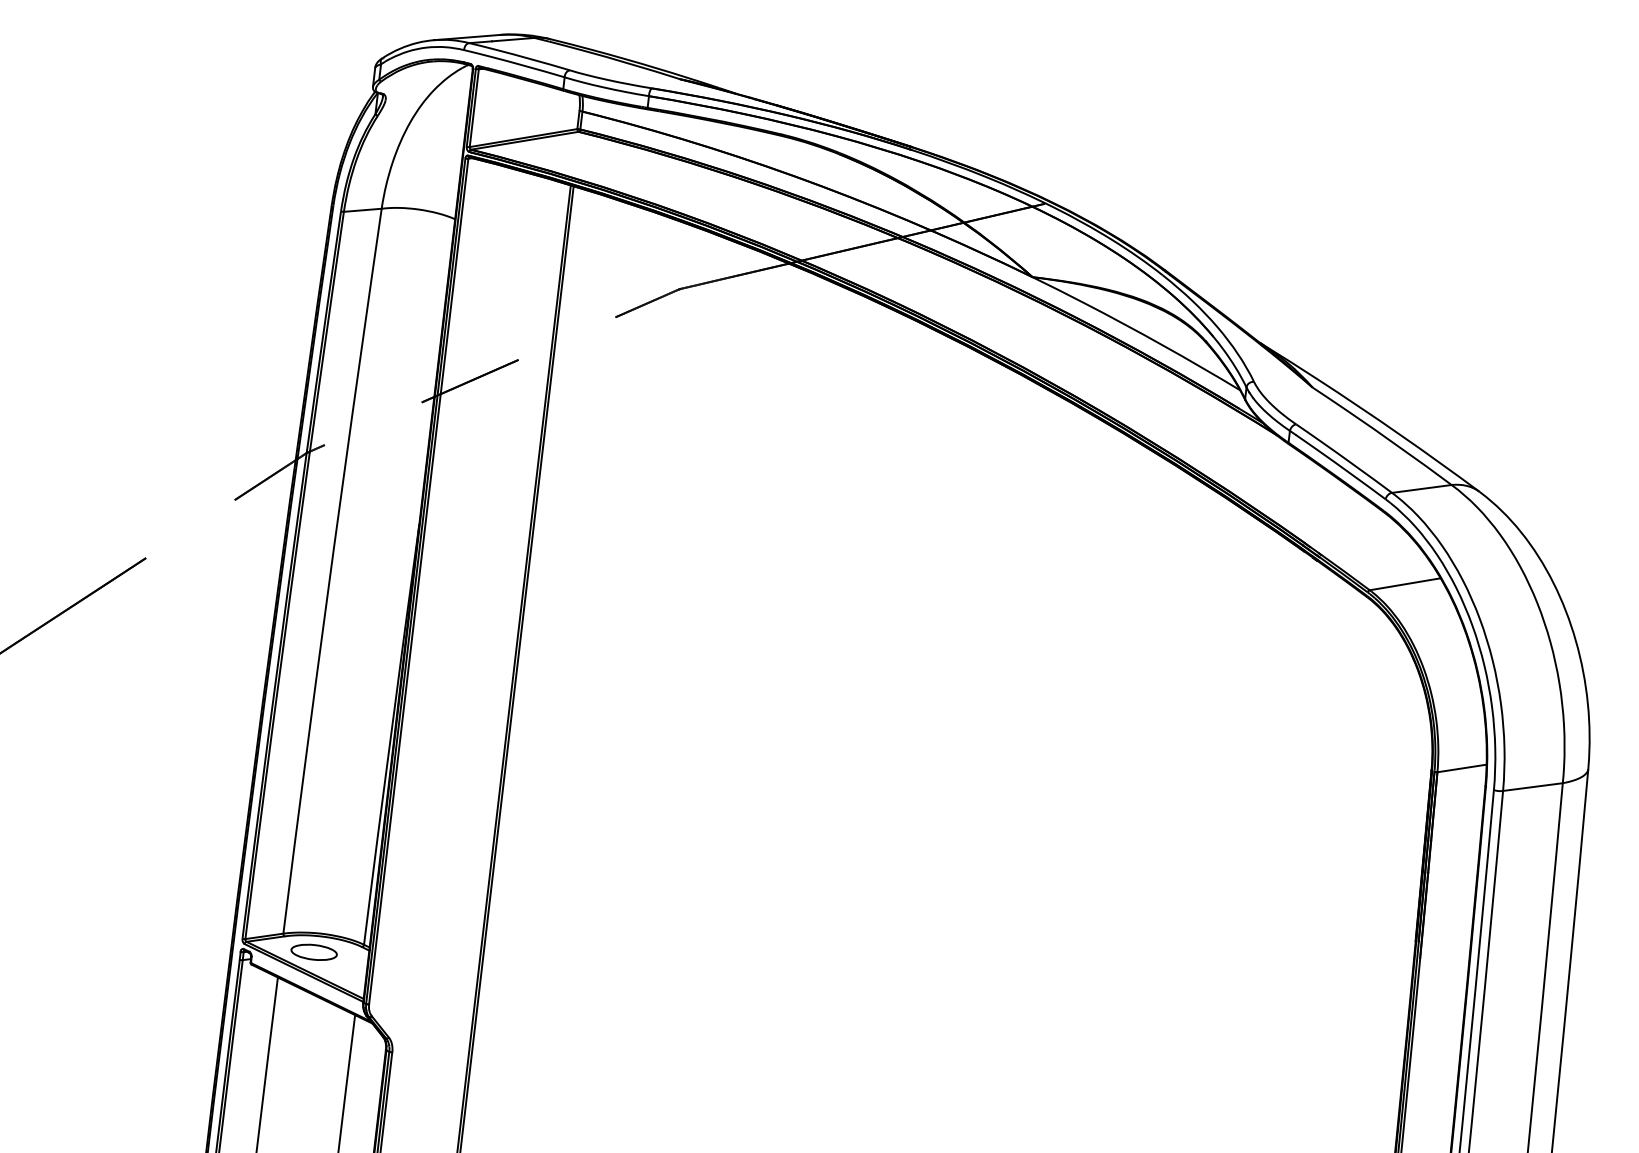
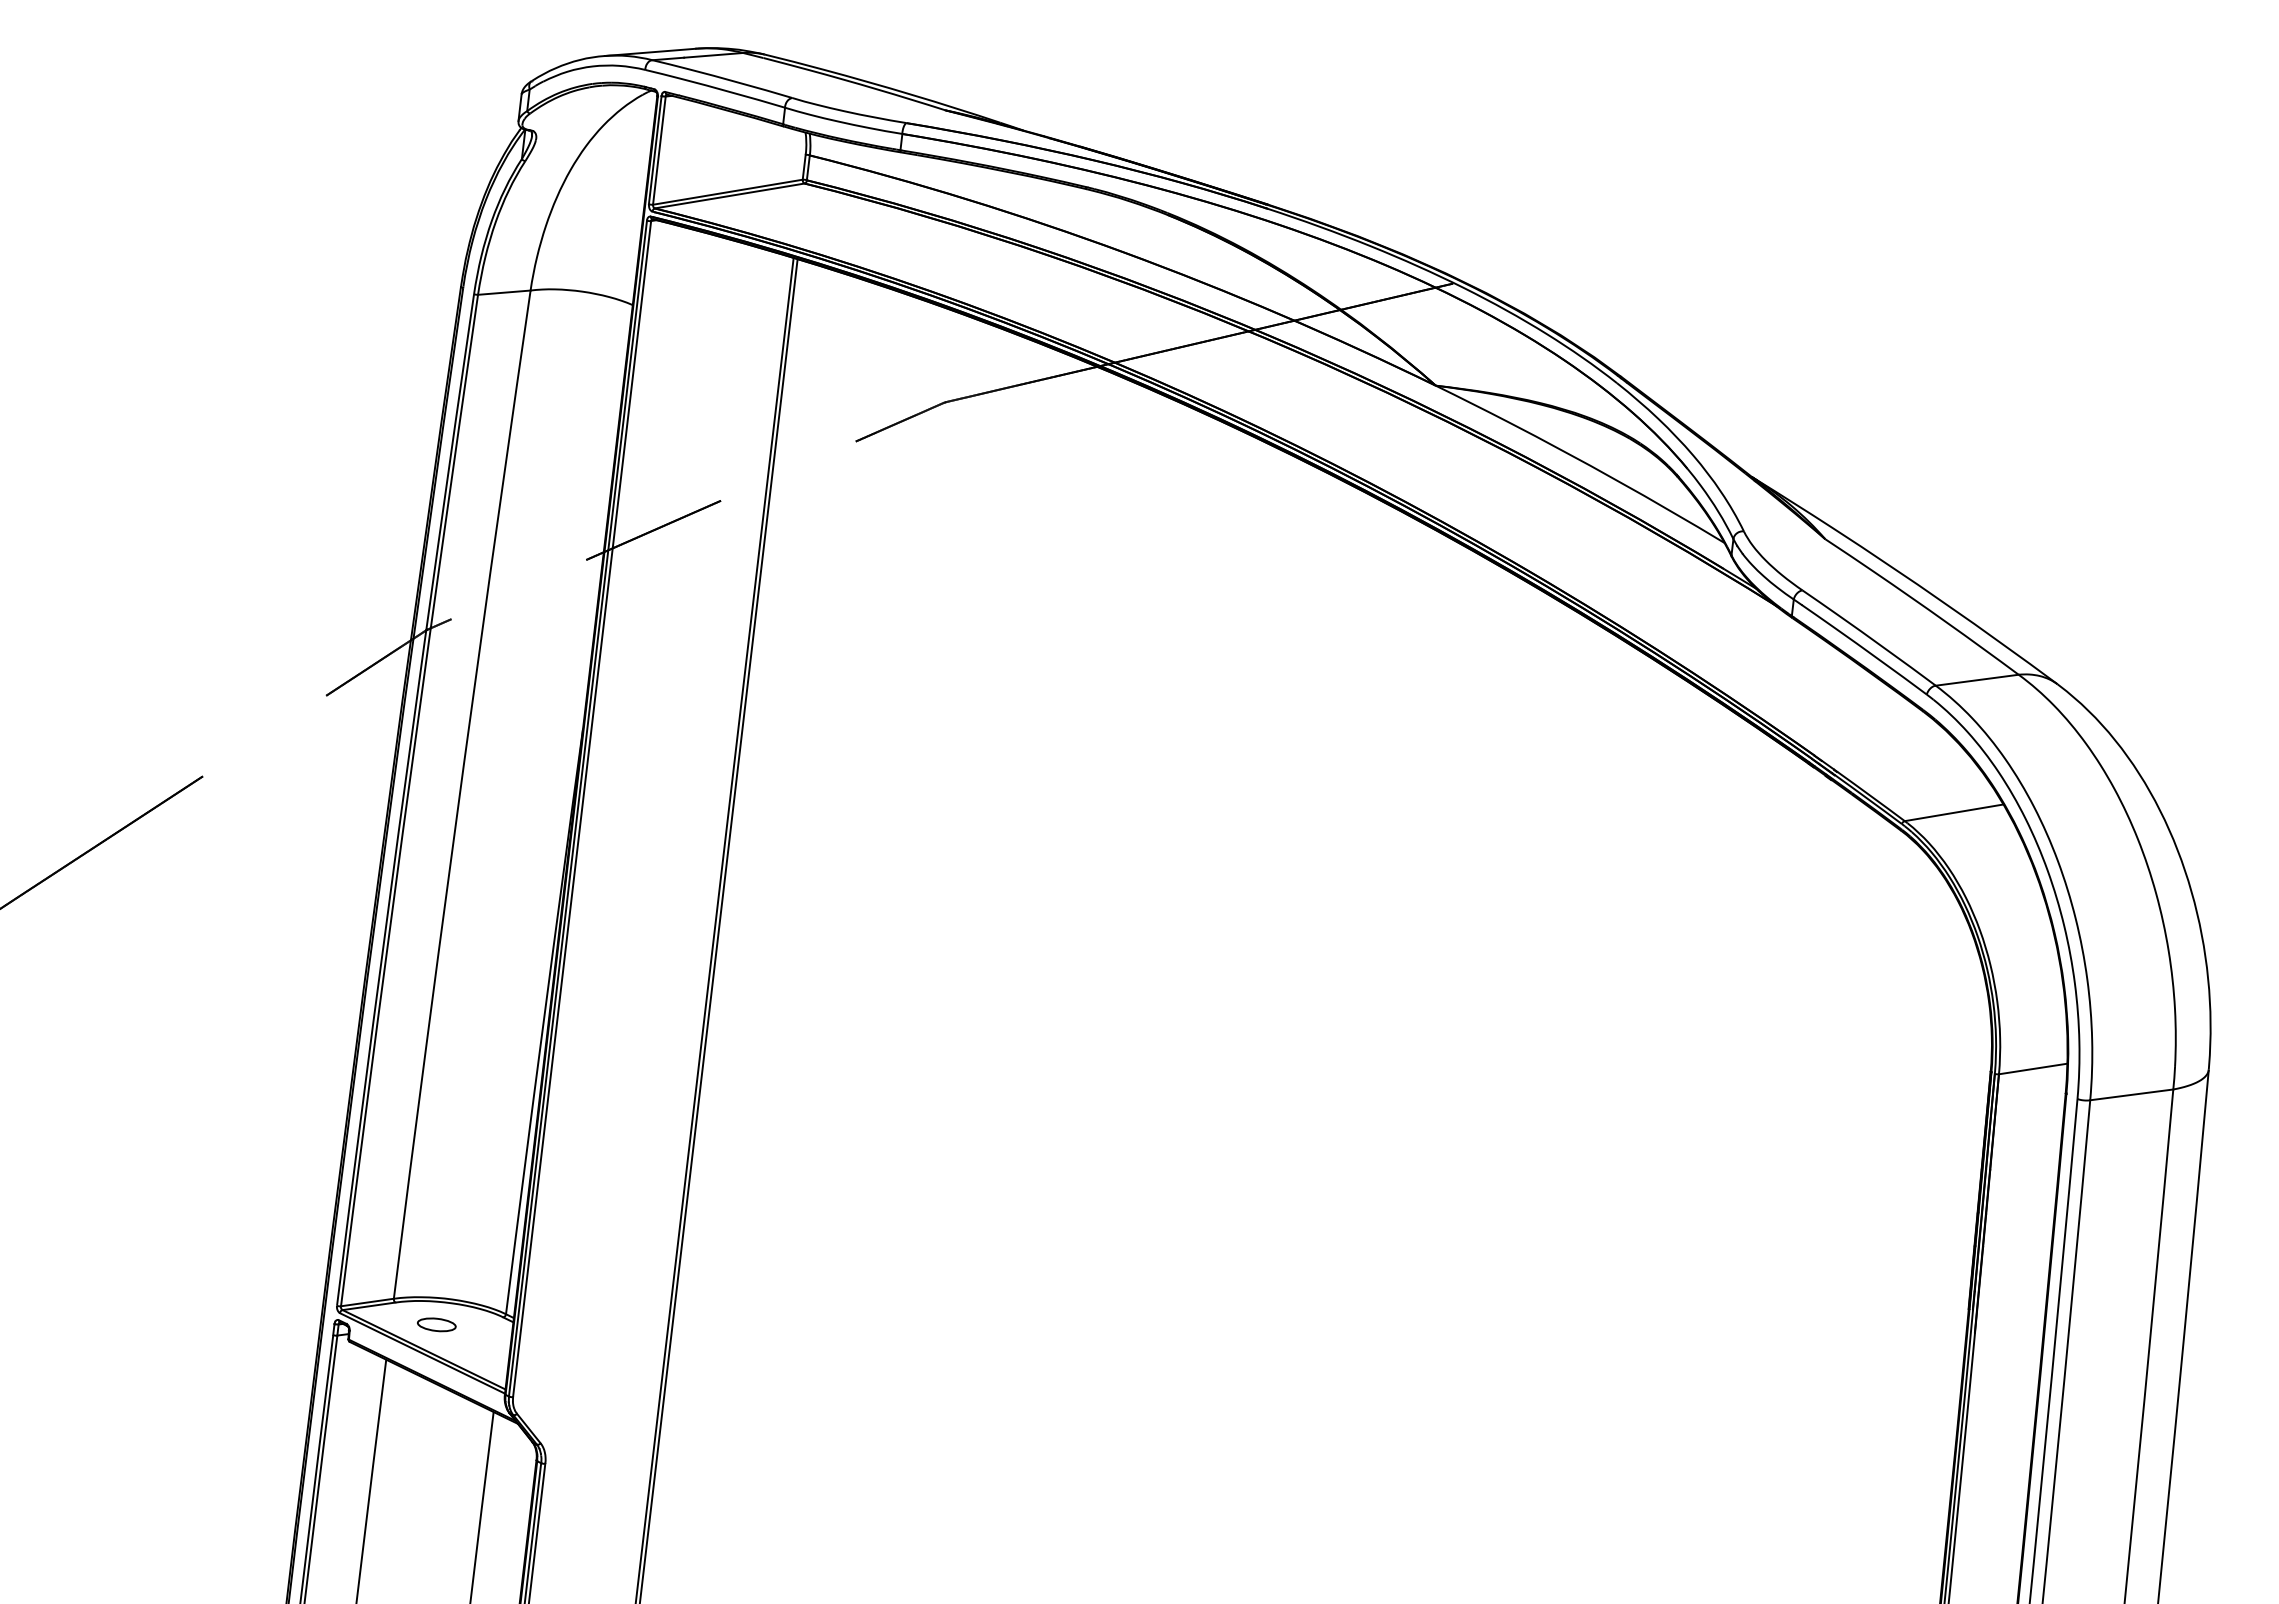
part: (314, 952) -> (436, 1324), size x0.6

